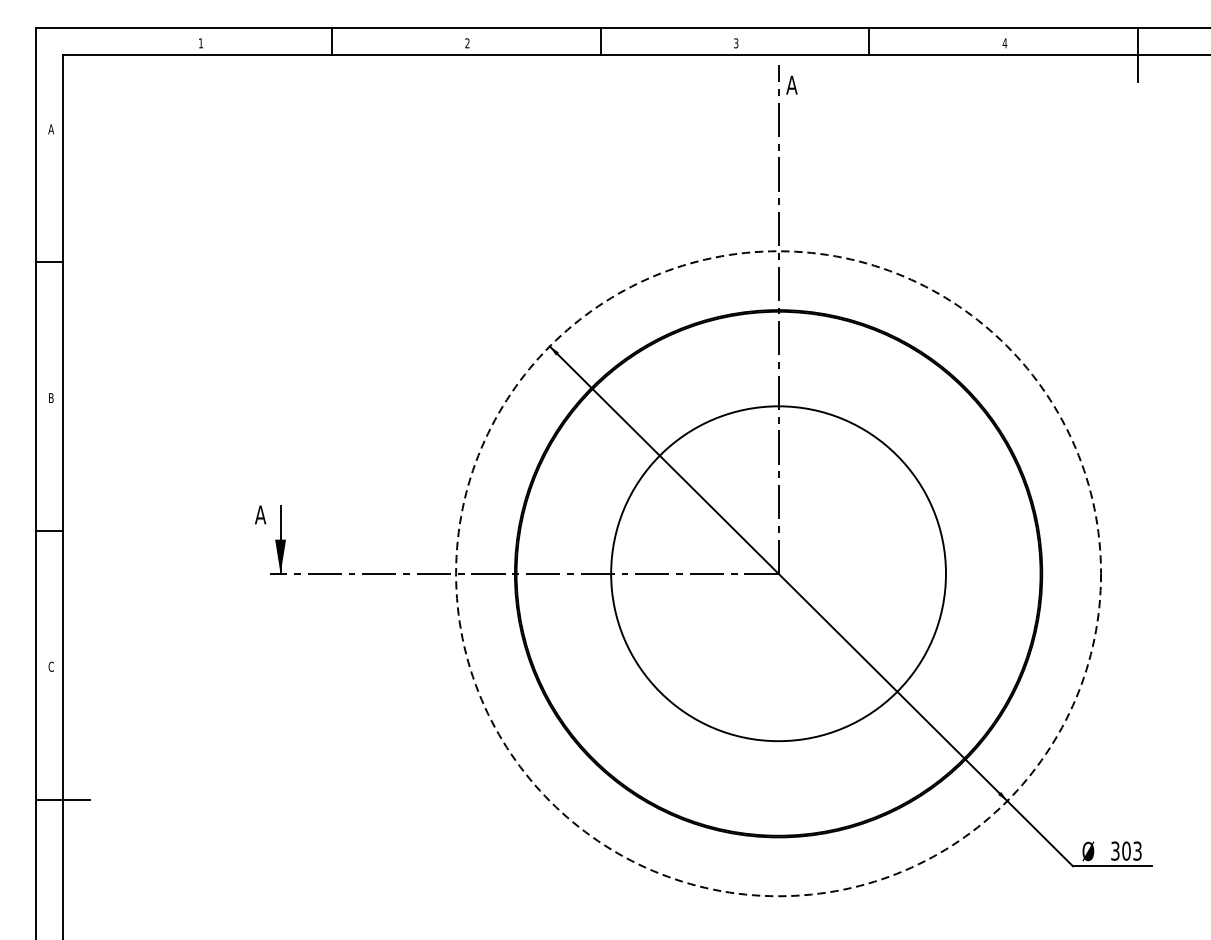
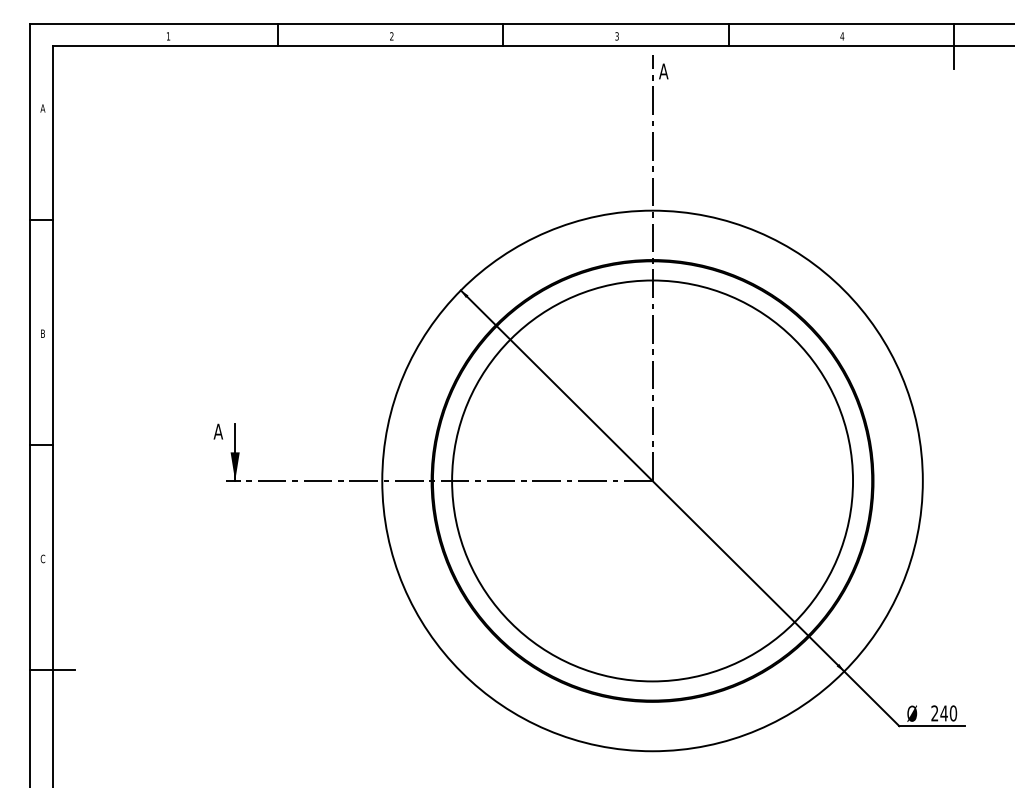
circle: (778, 573) -> (652, 480), dashed -> solid
circle: (778, 573) -> (652, 480), size x1.43
text: (1126, 851) -> (944, 713), 303 -> 240

